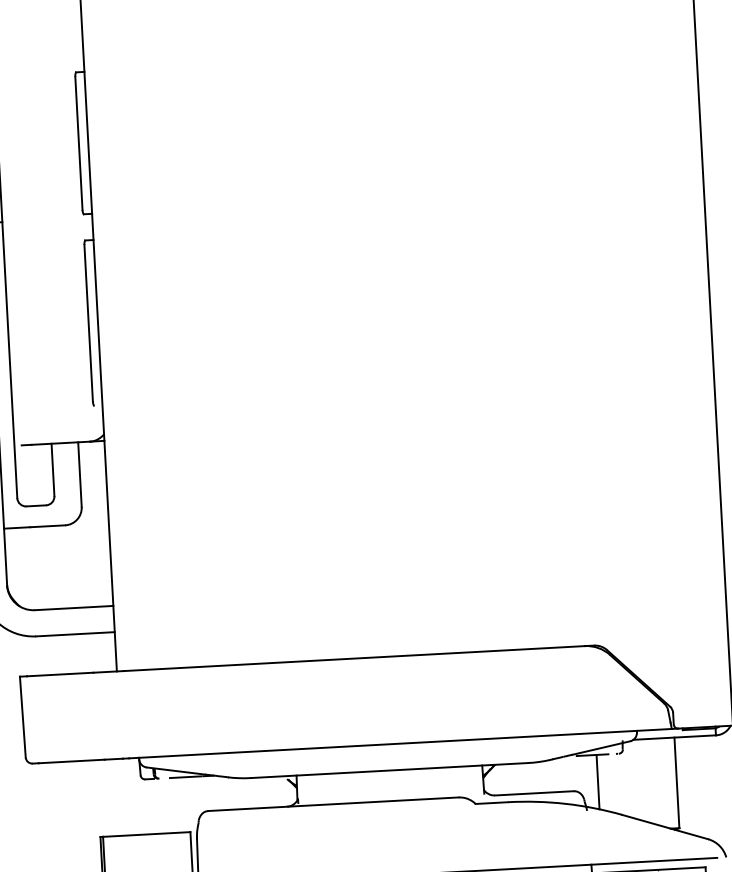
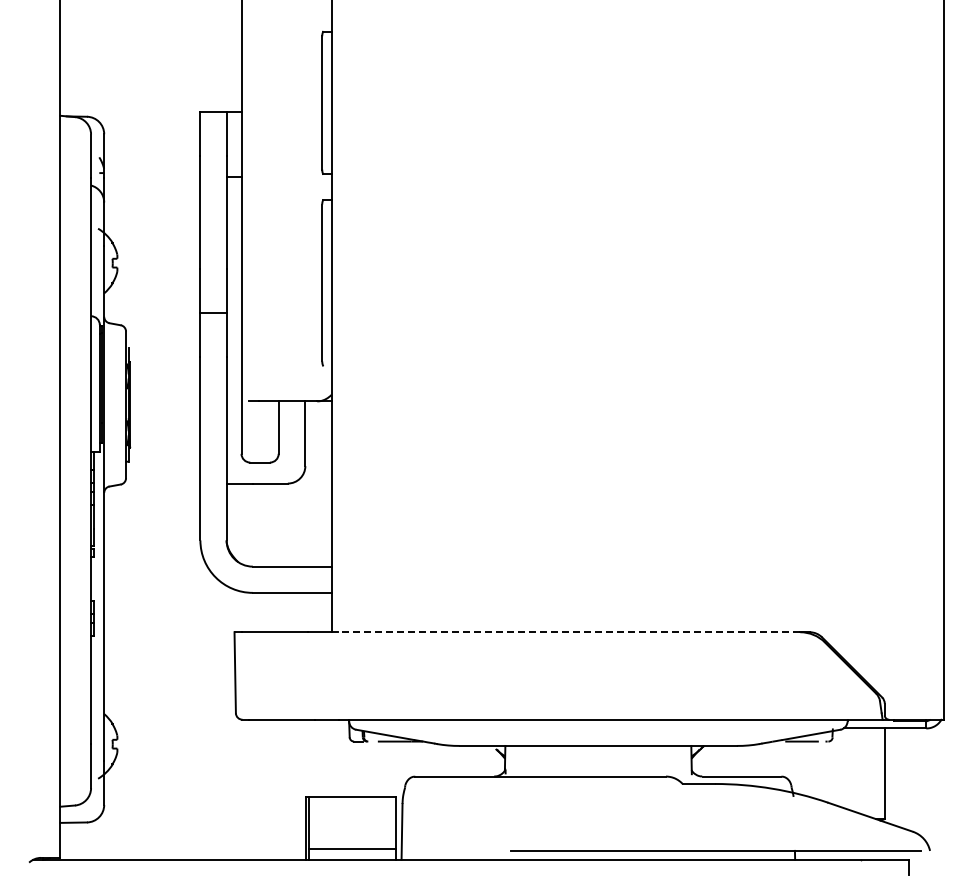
line: (354, 658) -> (569, 632), solid -> dashed
line: (598, 781) -> (806, 768), removed

